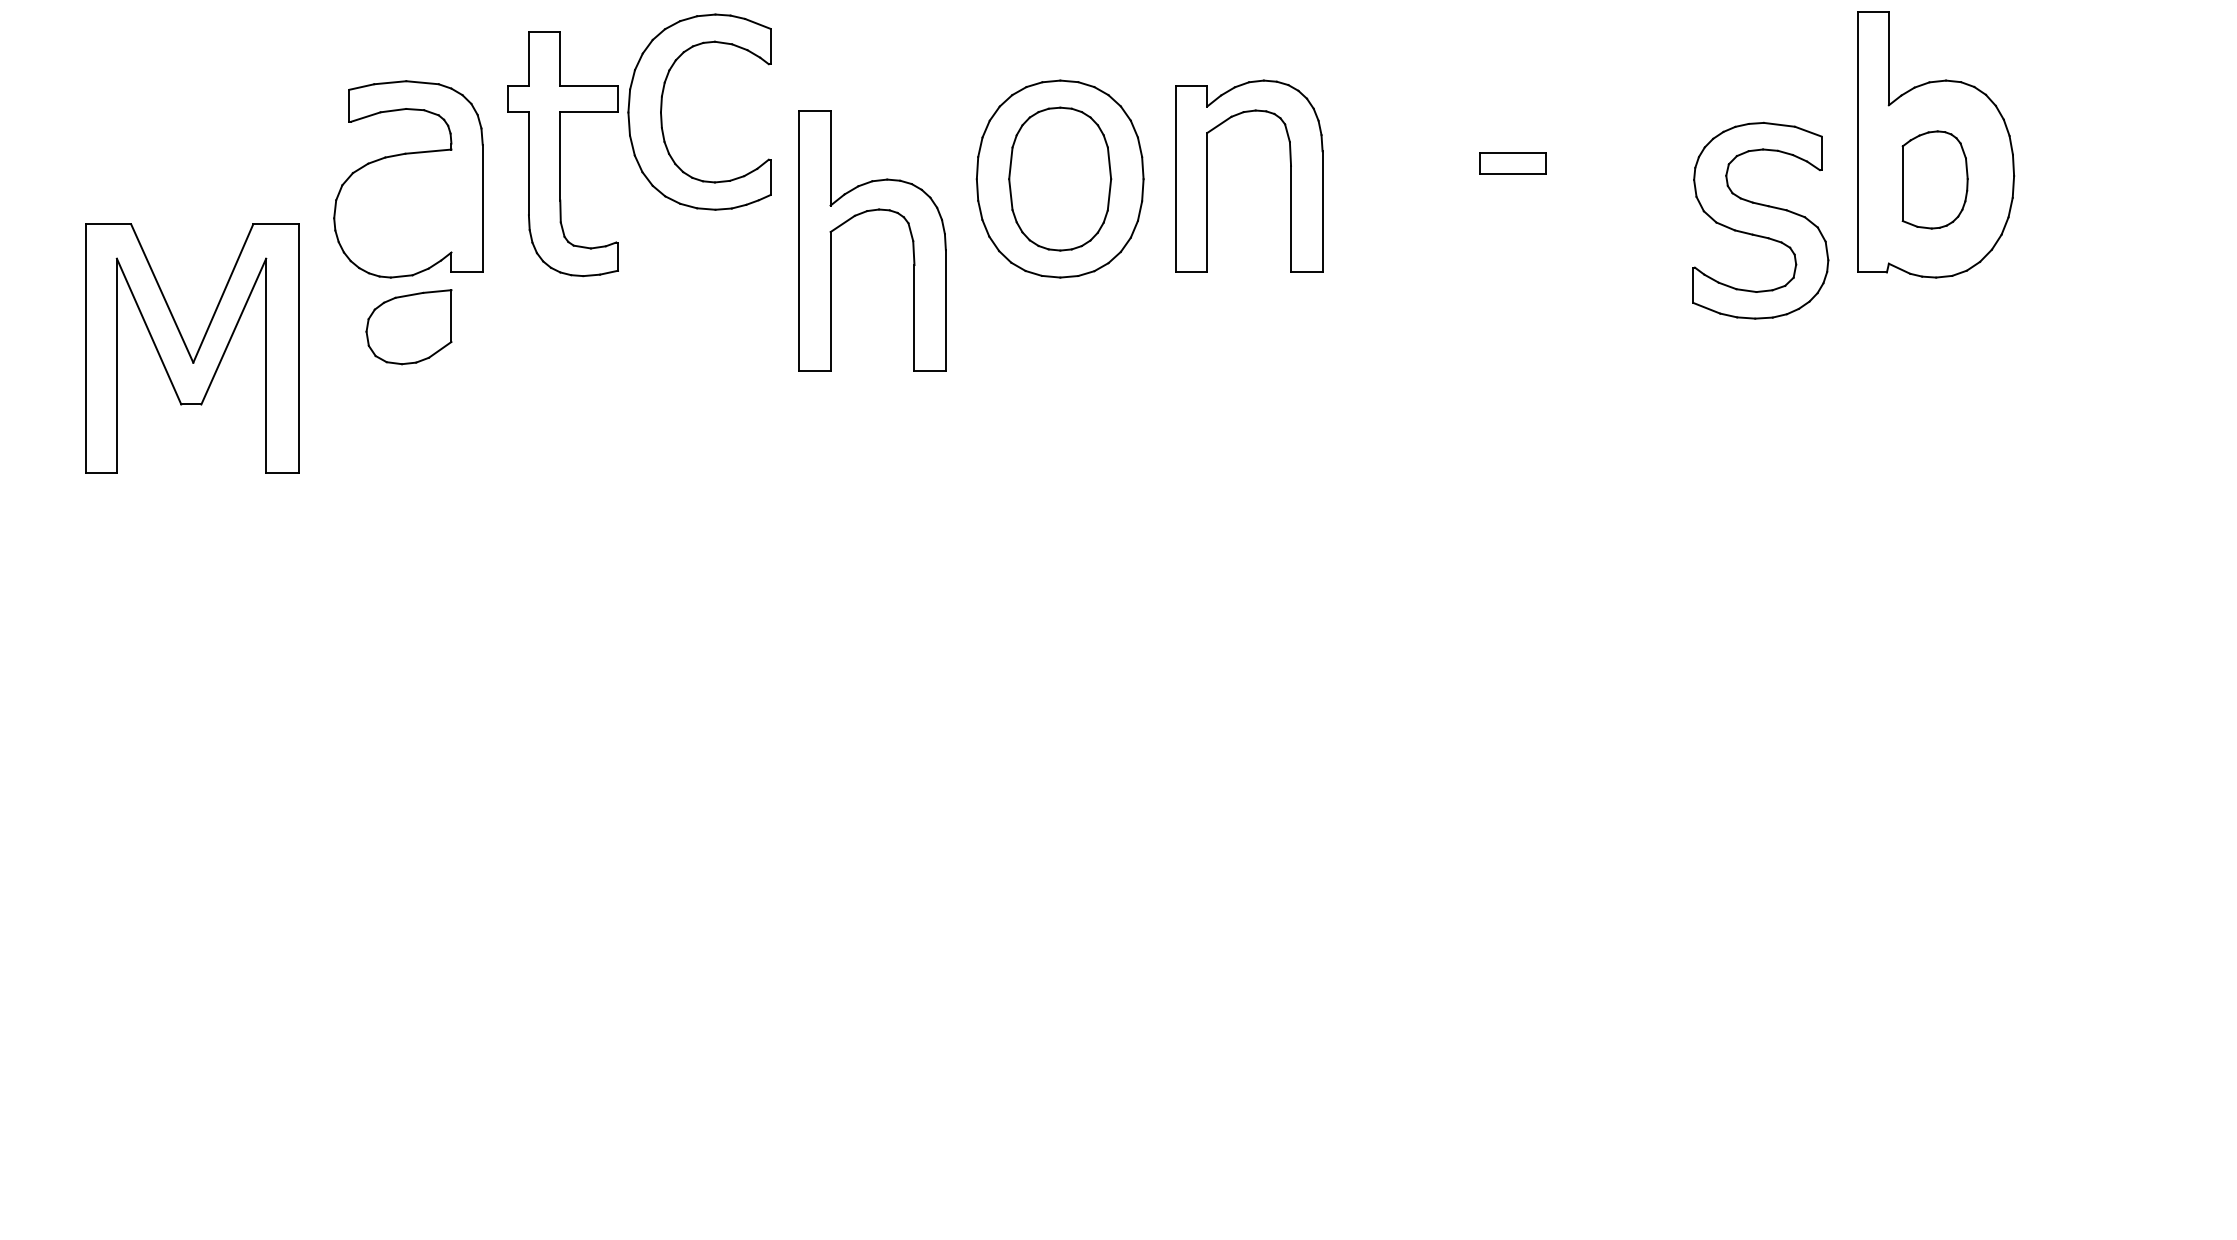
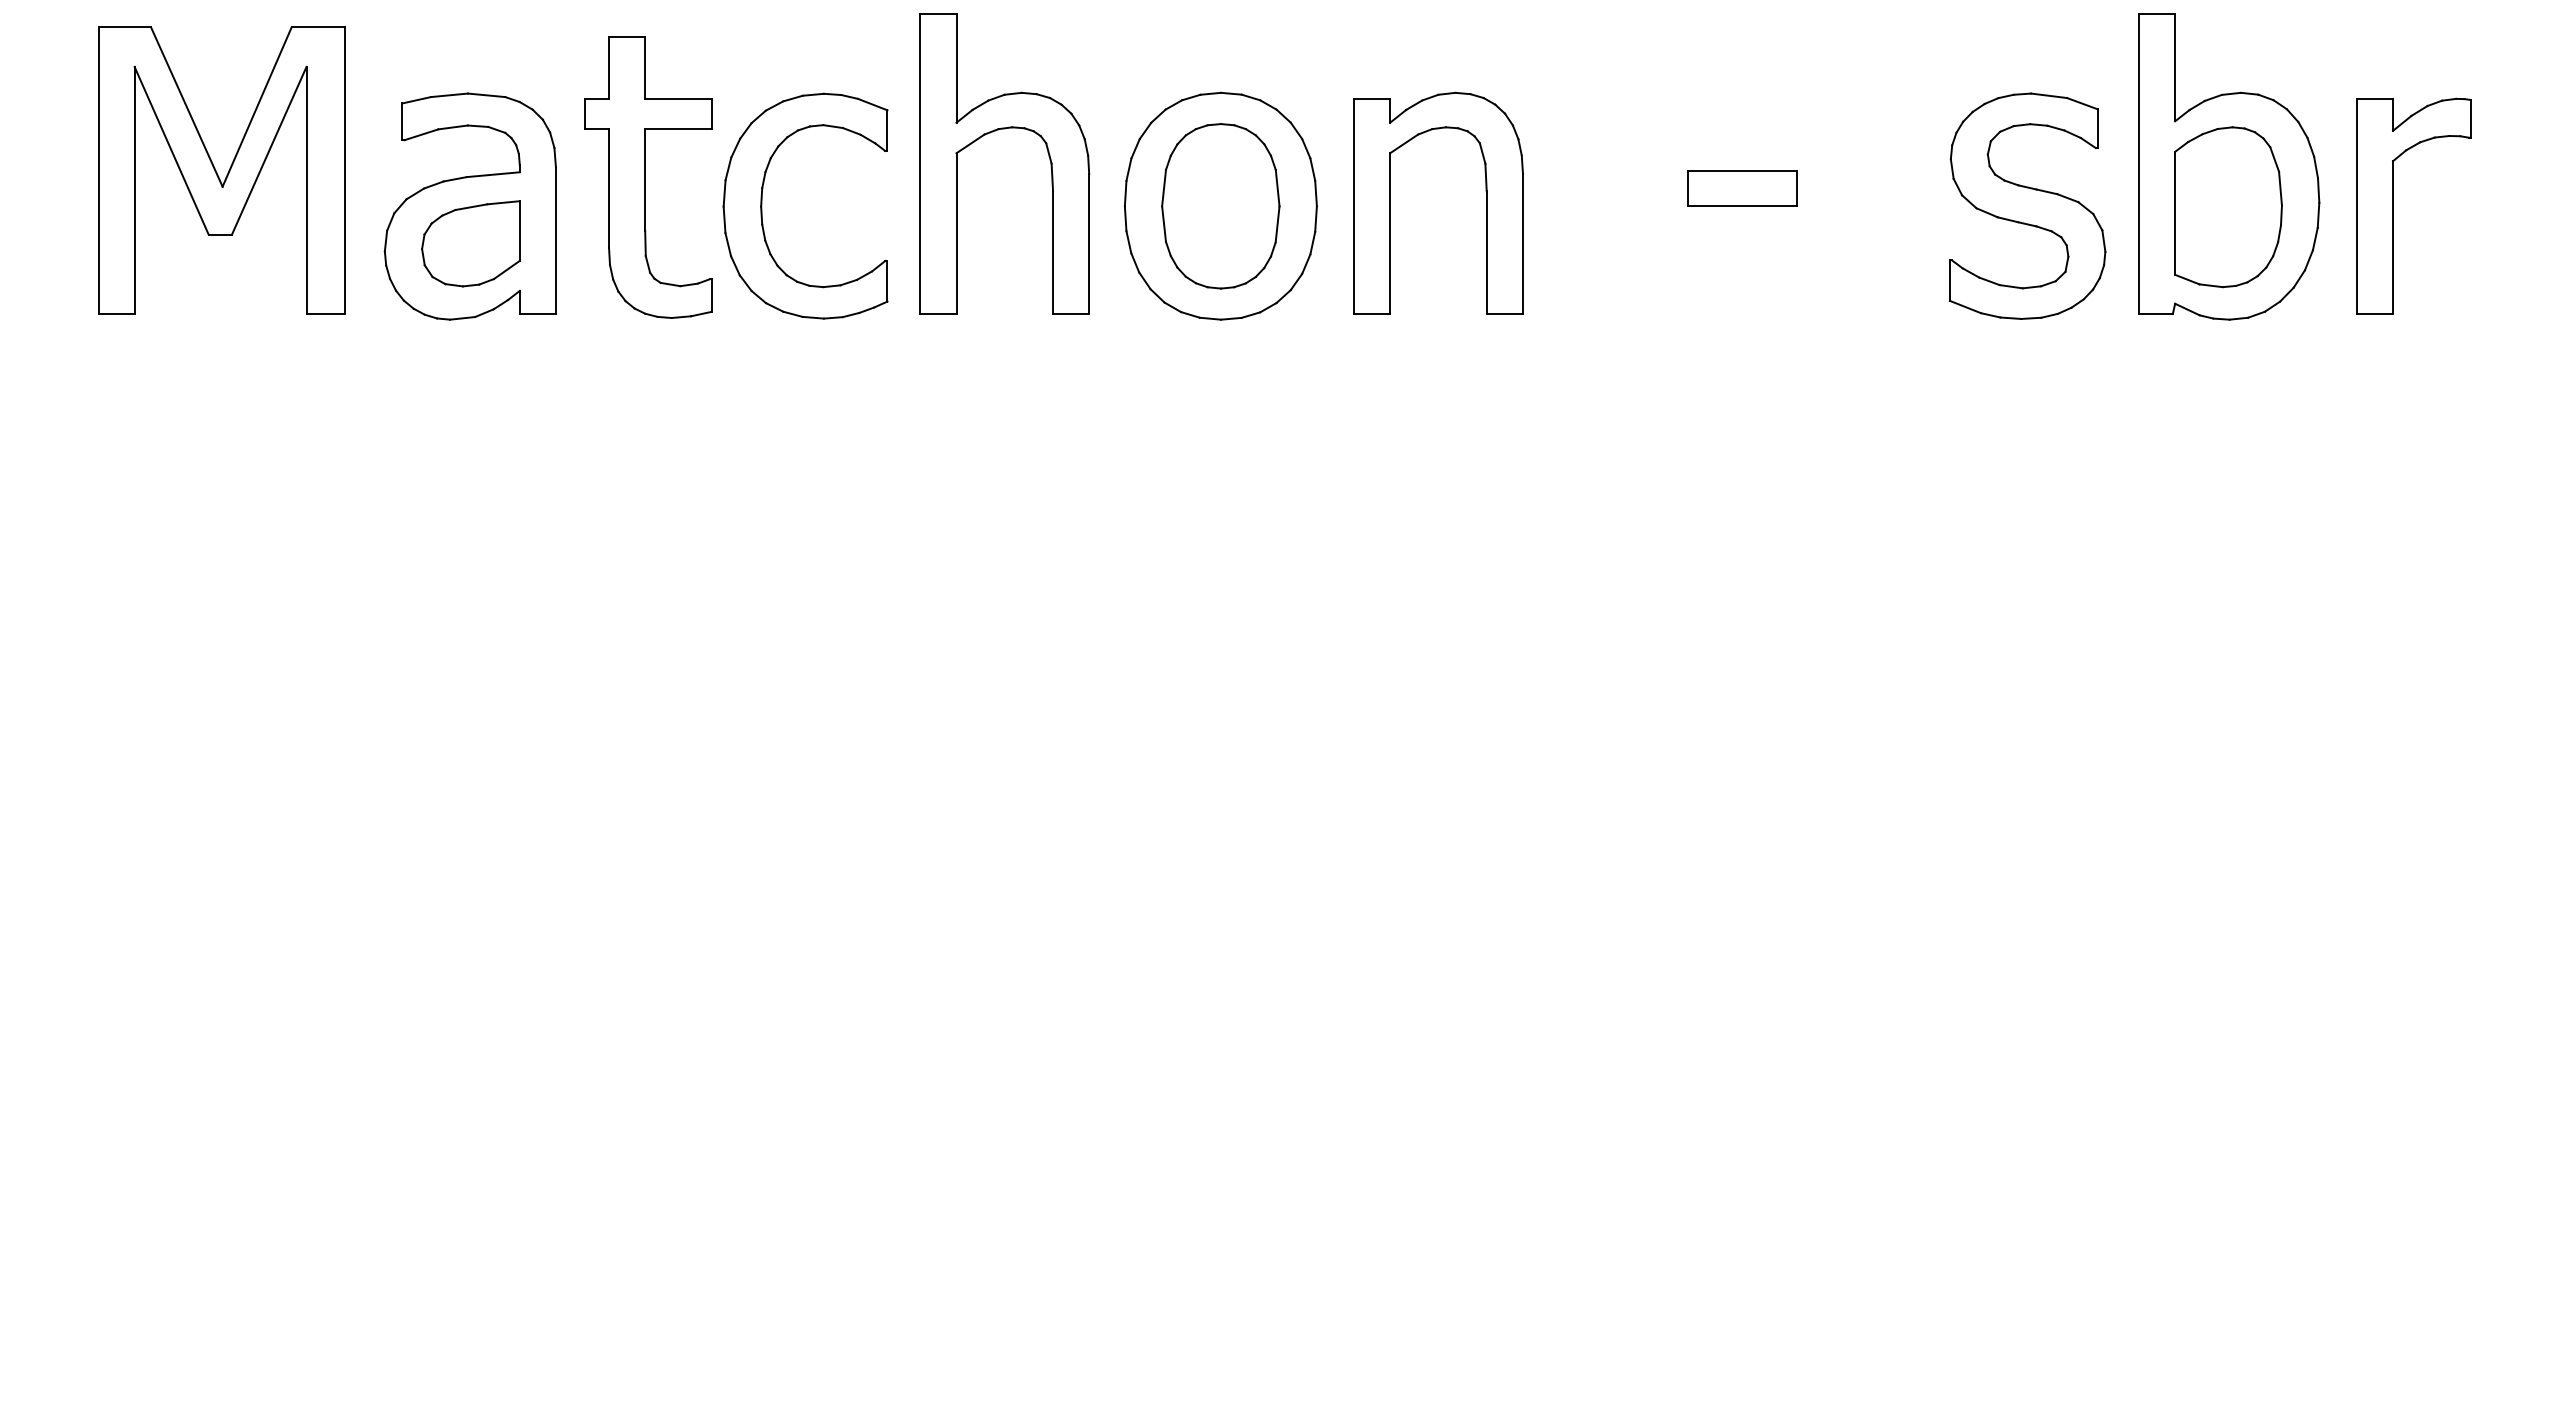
part: (662, 111) -> (762, 205), moved
part: (1513, 163) -> (1742, 188), size x1.43
part: (2078, 178) -> (2393, 205), added
part: (1935, 180) -> (2228, 207), size x1.43
part: (862, 214) -> (993, 132), moved
part: (1760, 220) -> (2027, 205), moved
part: (408, 326) -> (470, 243), moved
part: (192, 348) -> (221, 170), moved

